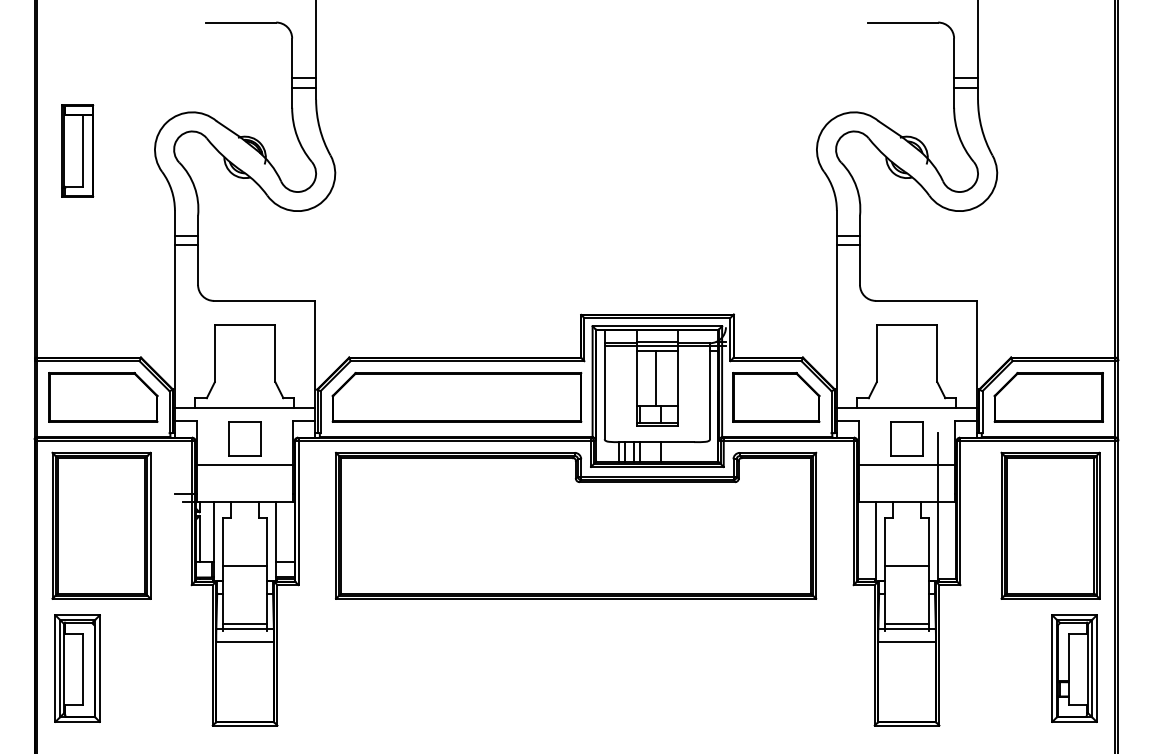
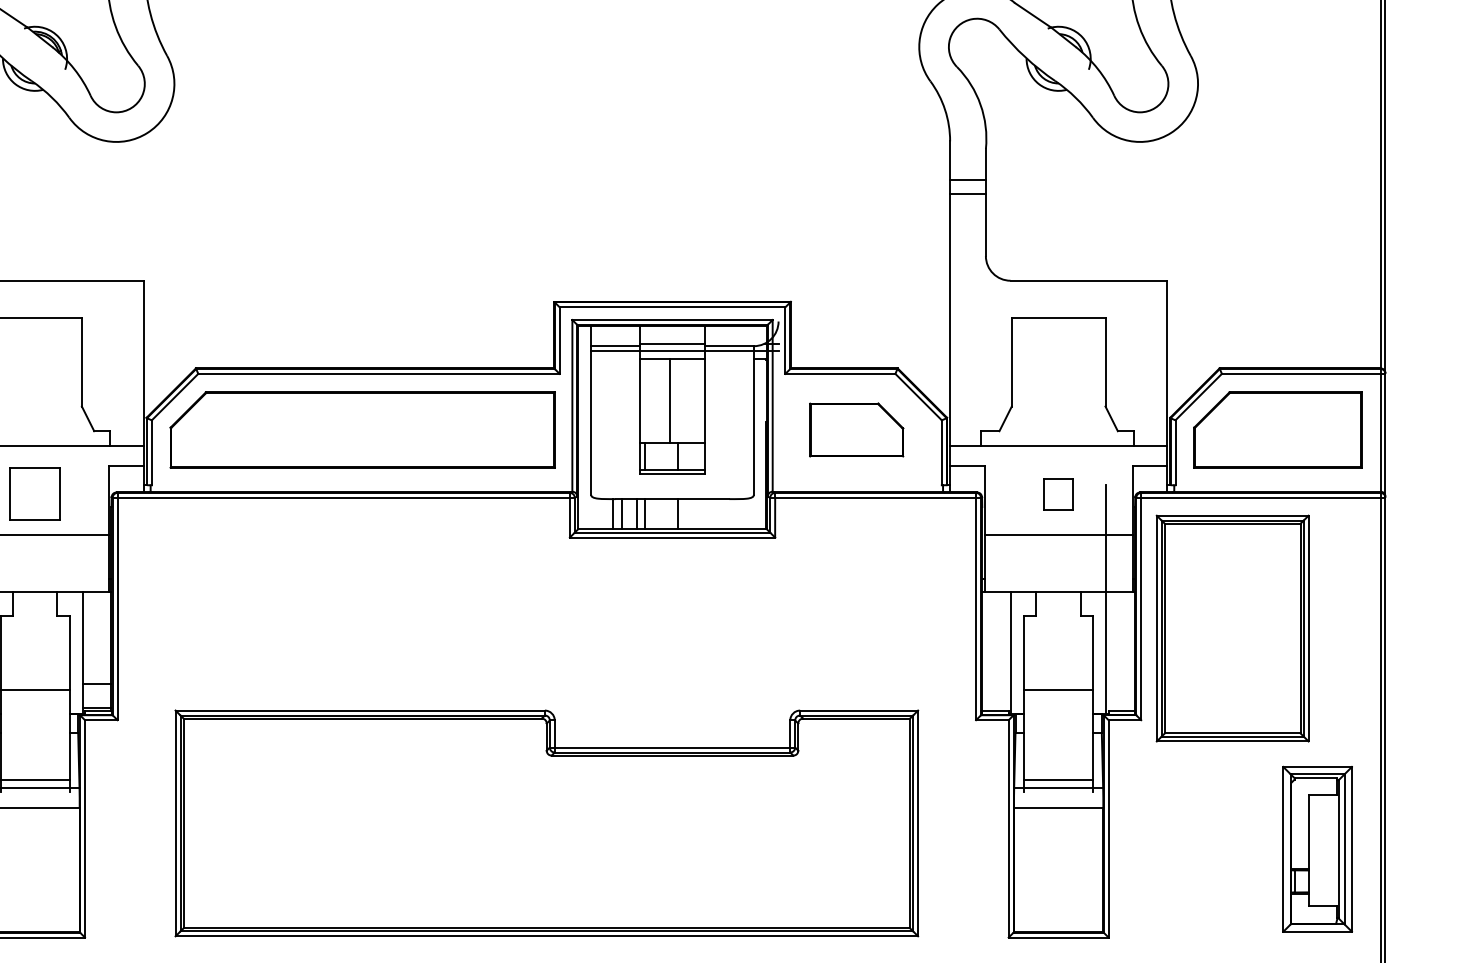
part: (776, 397) -> (856, 430), size x0.7
part: (906, 438) -> (1057, 493), size x0.6
part: (576, 525) -> (547, 822), moved
part: (1050, 525) -> (1232, 628), moved

